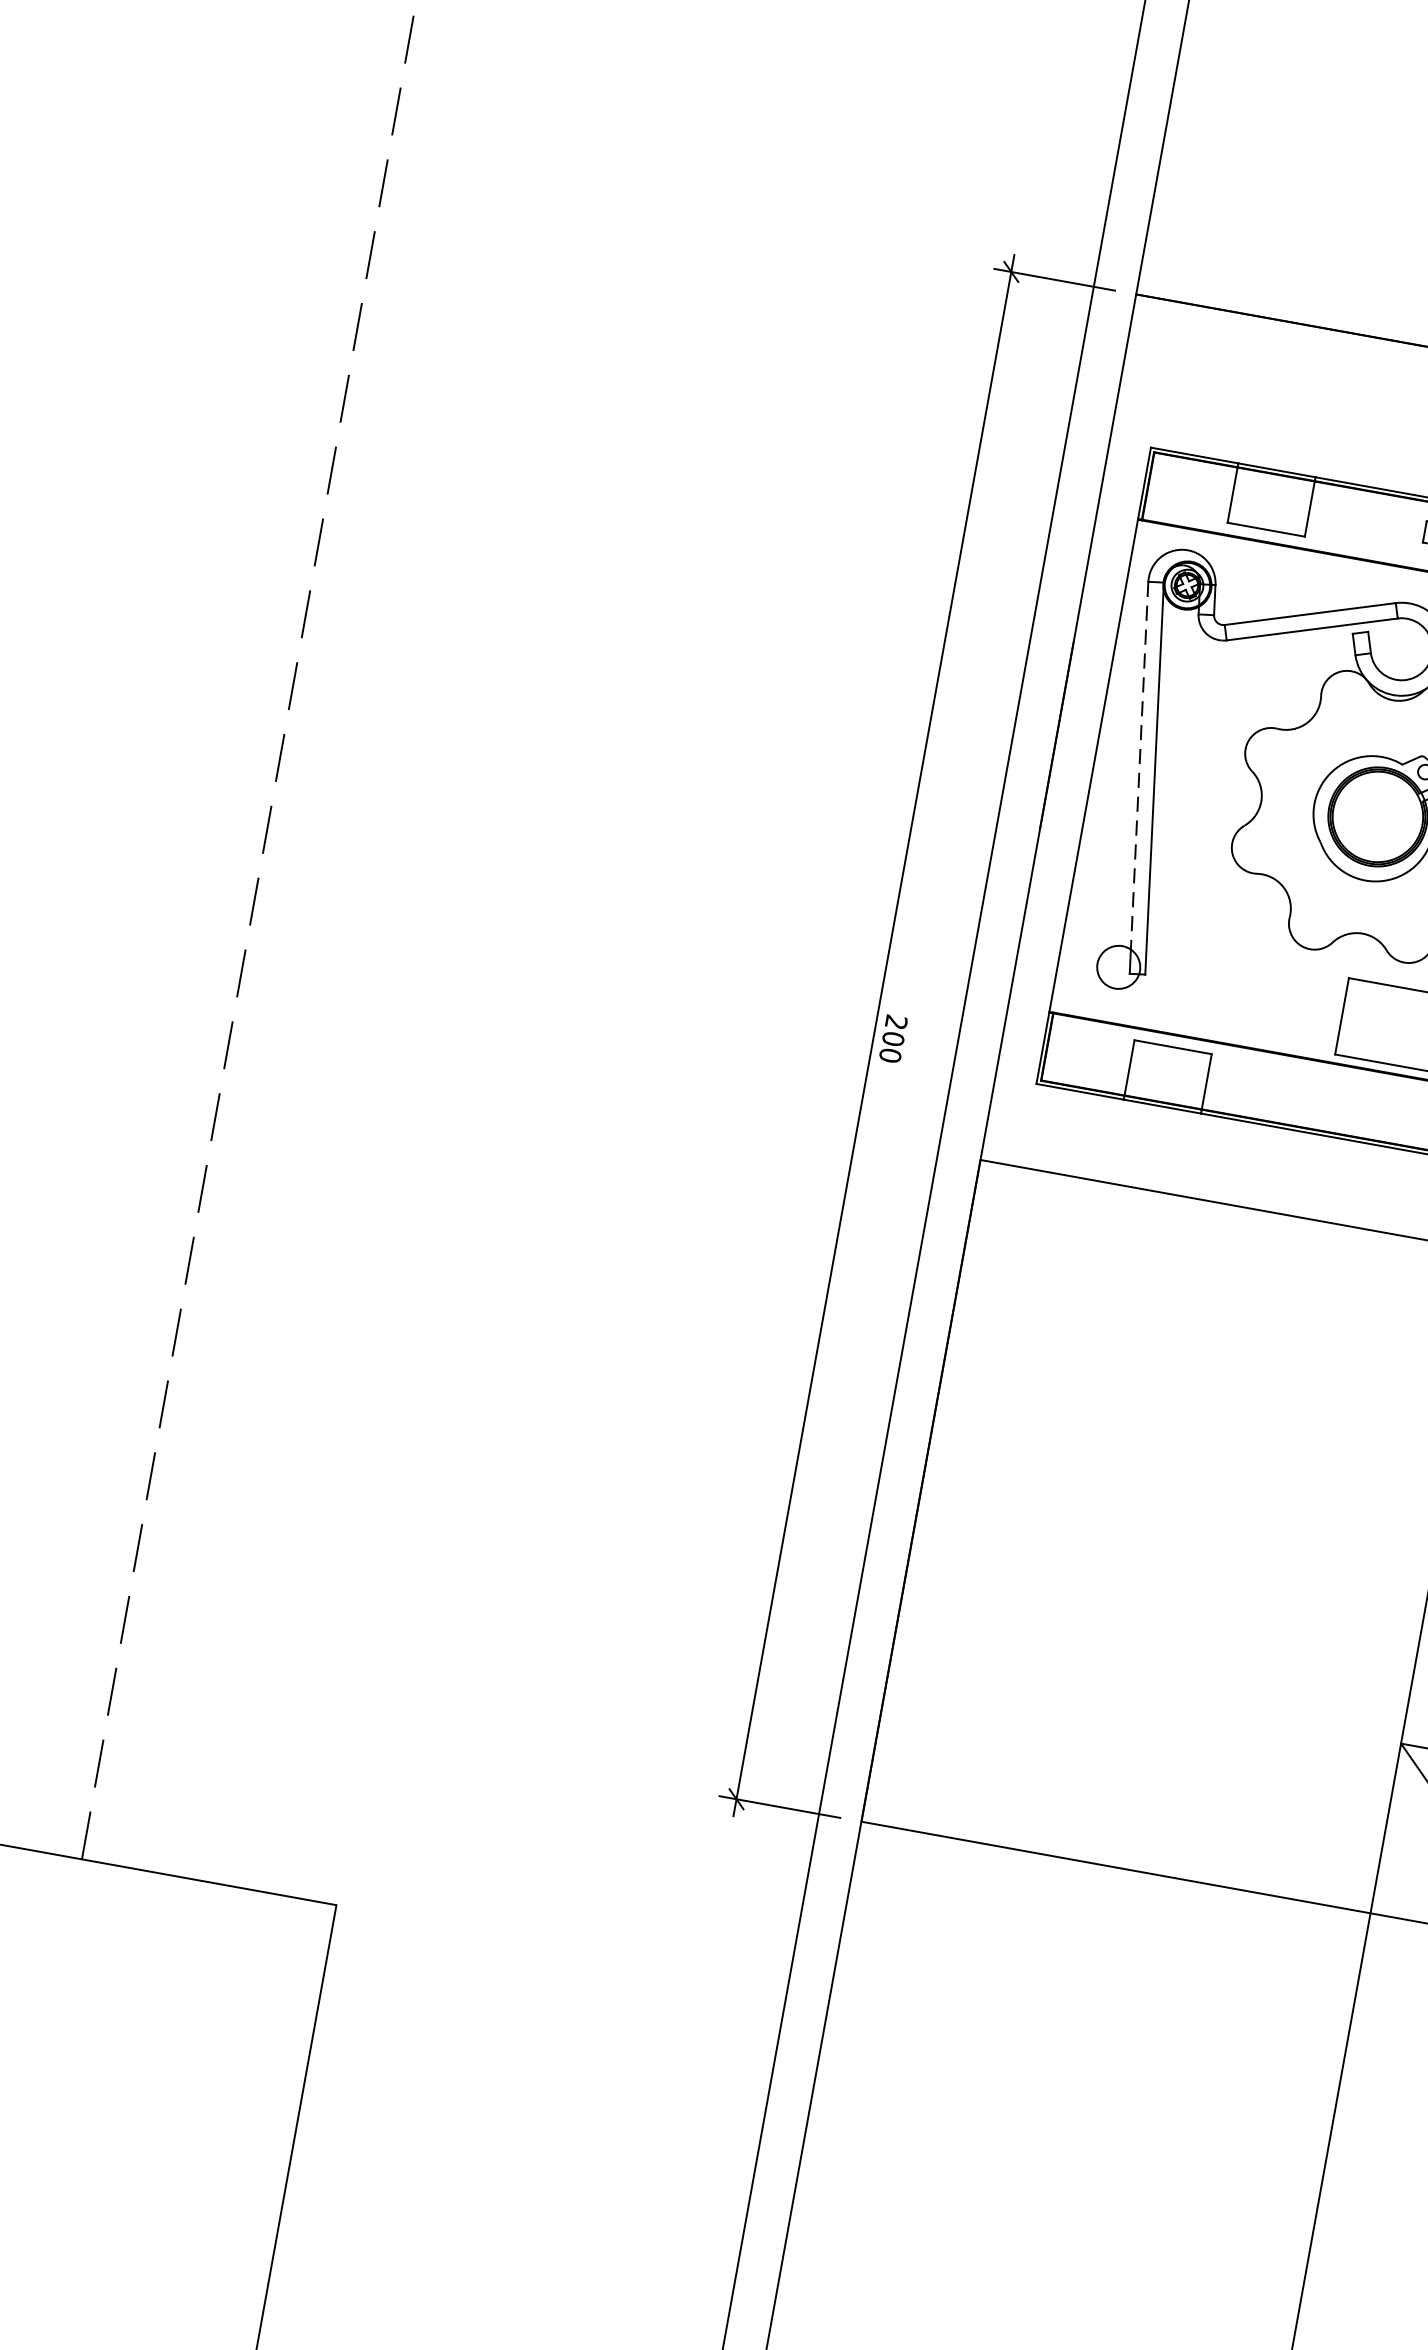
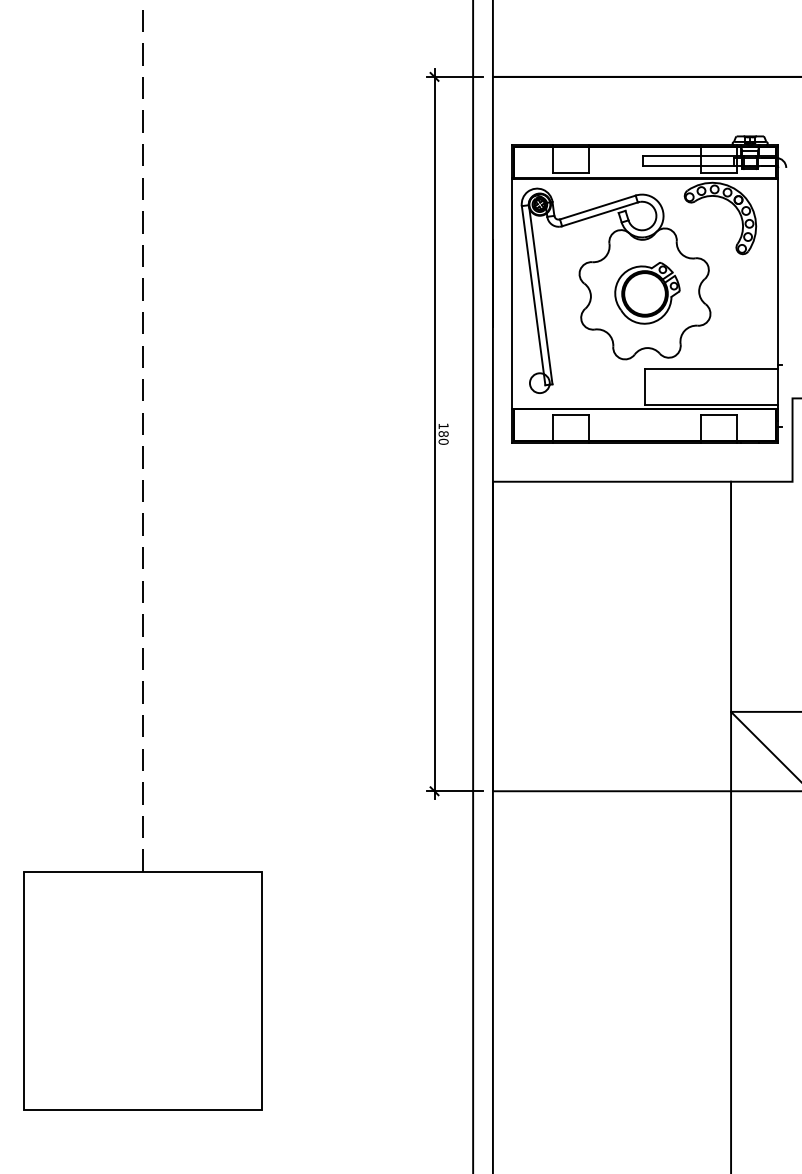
line: (1138, 766) -> (532, 290), dashed -> solid
text: (894, 1031) -> (443, 430), 200 -> 180

